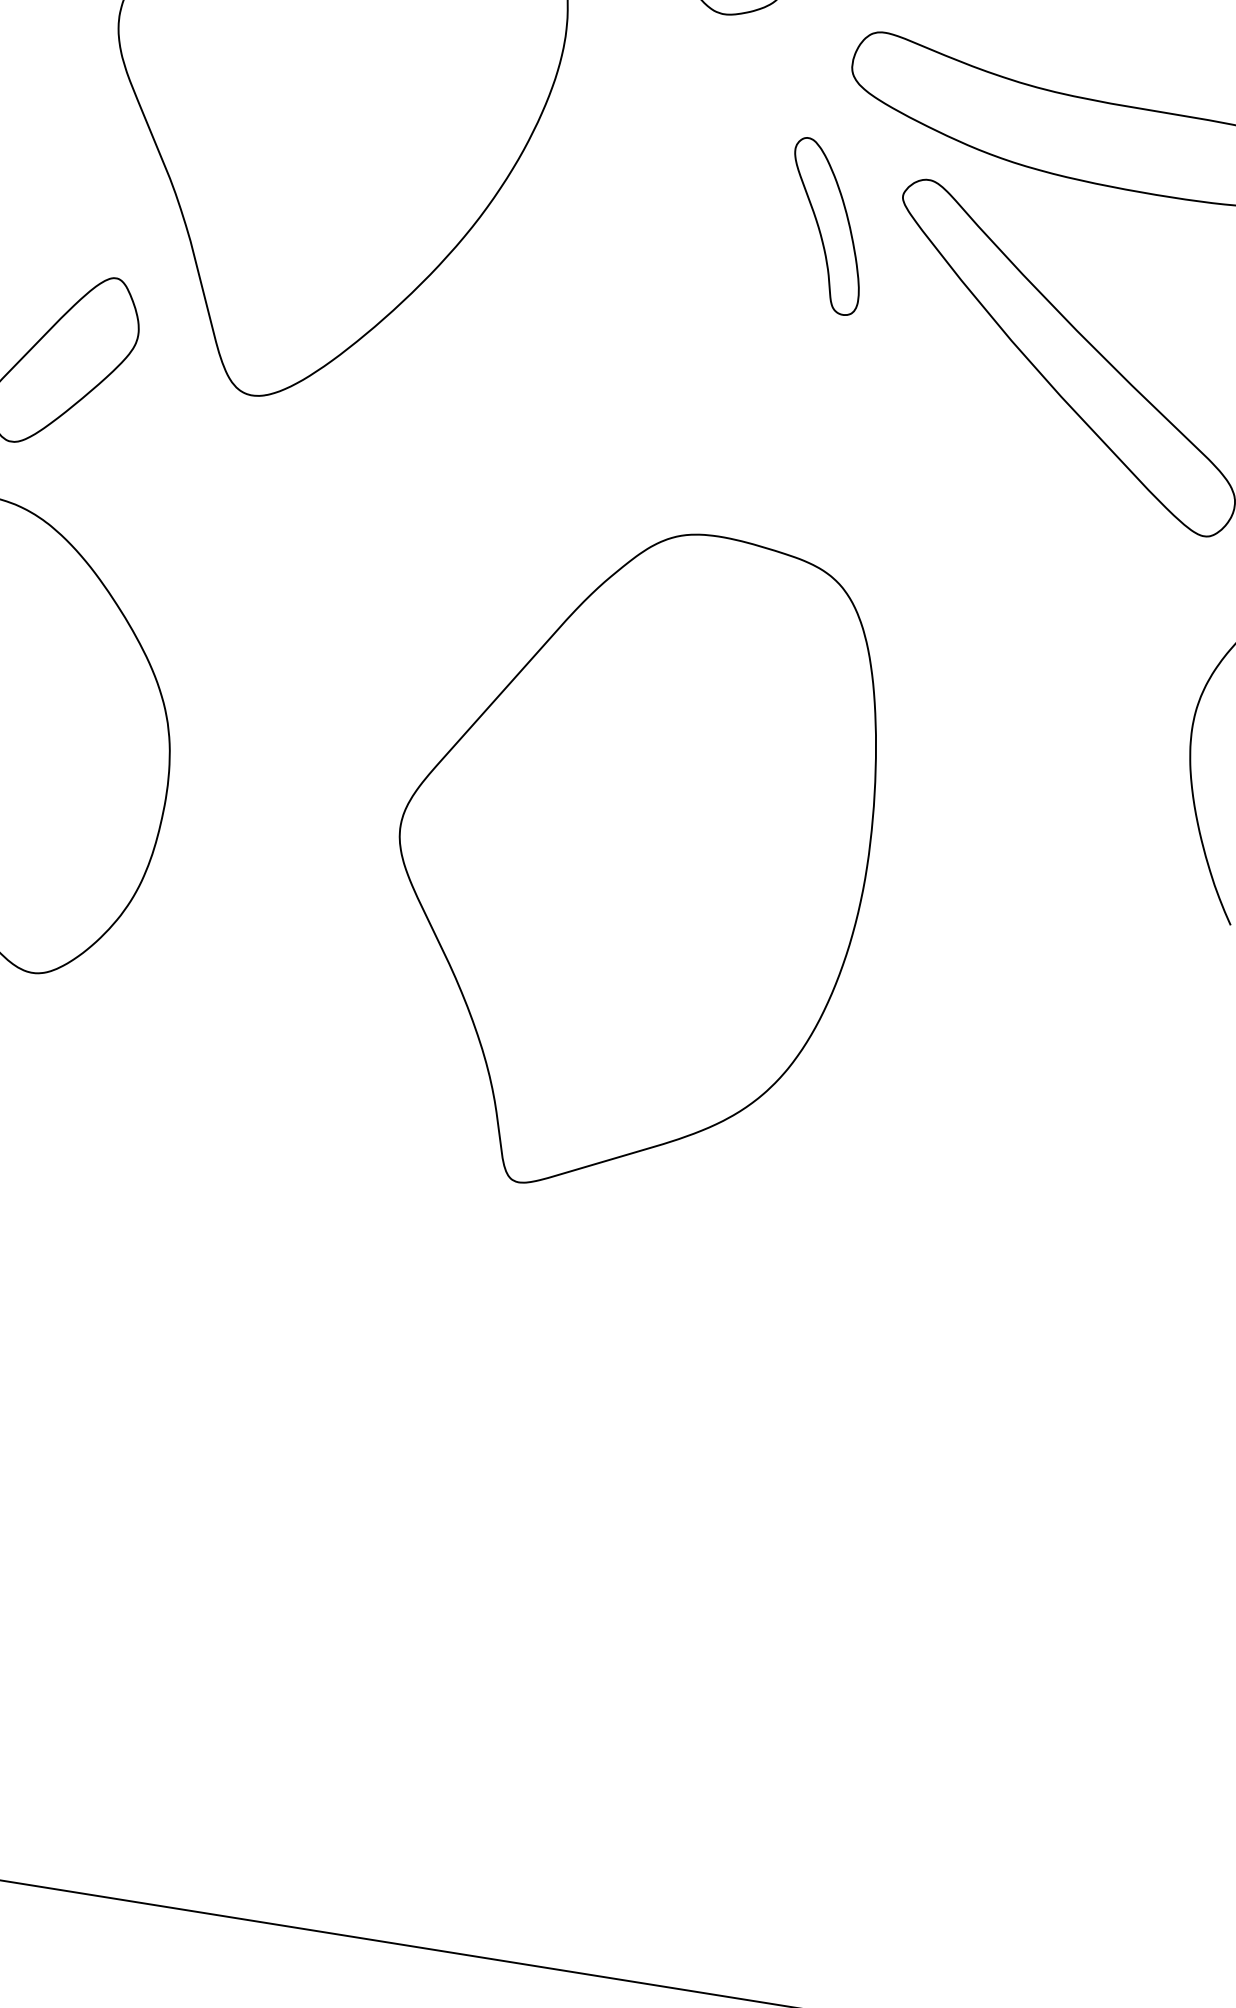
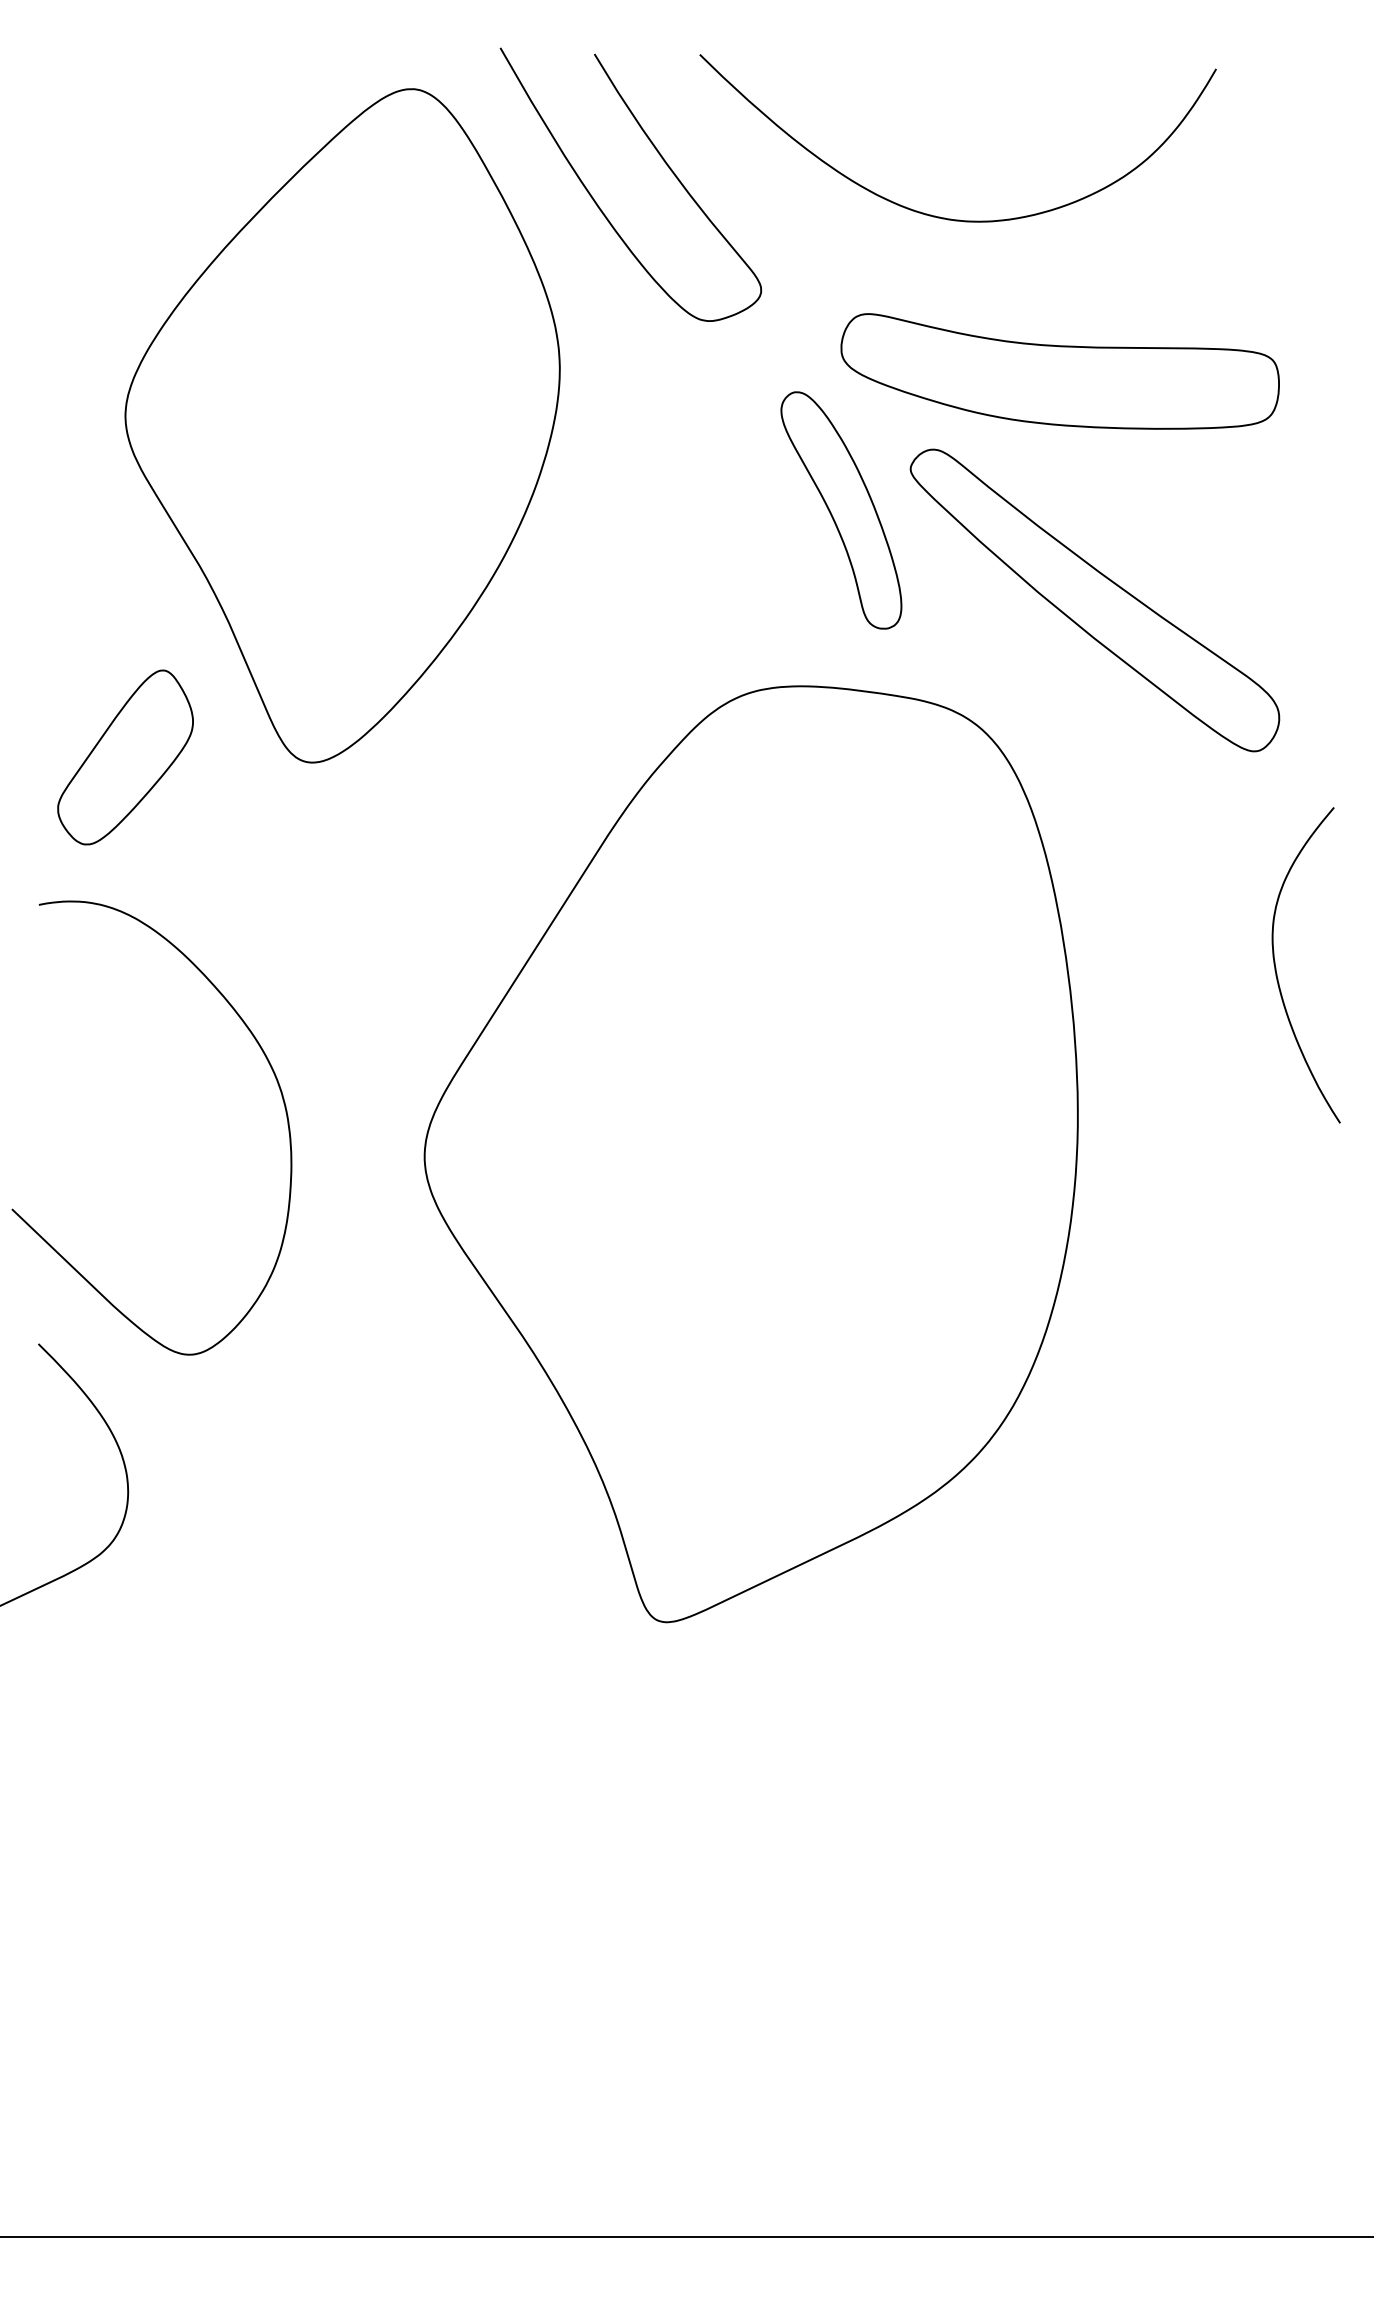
part: (826, 226) -> (841, 510), size x1.43
part: (630, 861) -> (750, 1154), size x1.43

